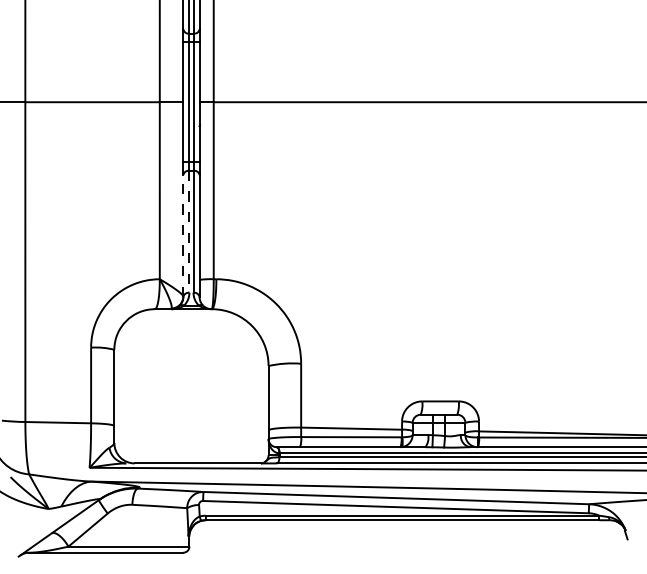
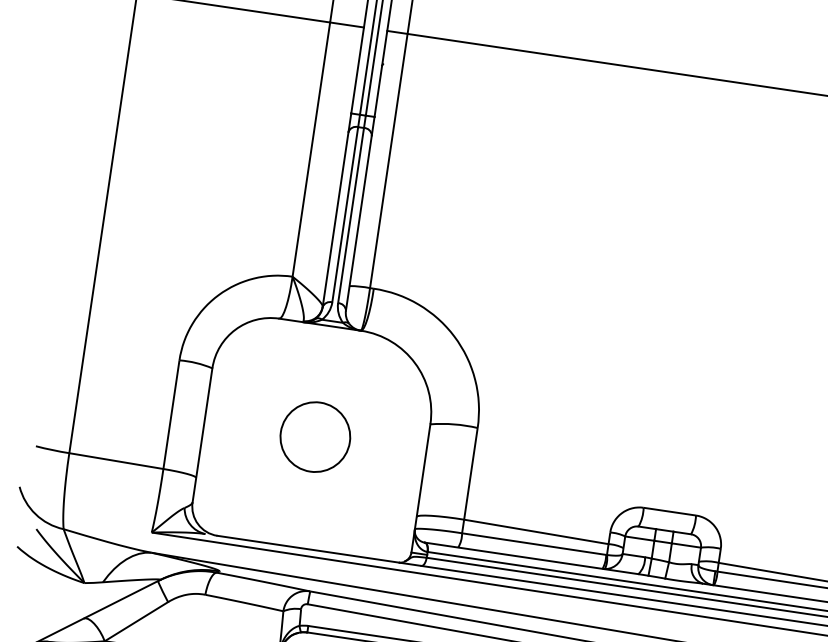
line: (189, 231) -> (345, 214), dashed -> solid
line: (183, 236) -> (335, 220), dashed -> solid
circle: (191, 386) -> (315, 437), added

